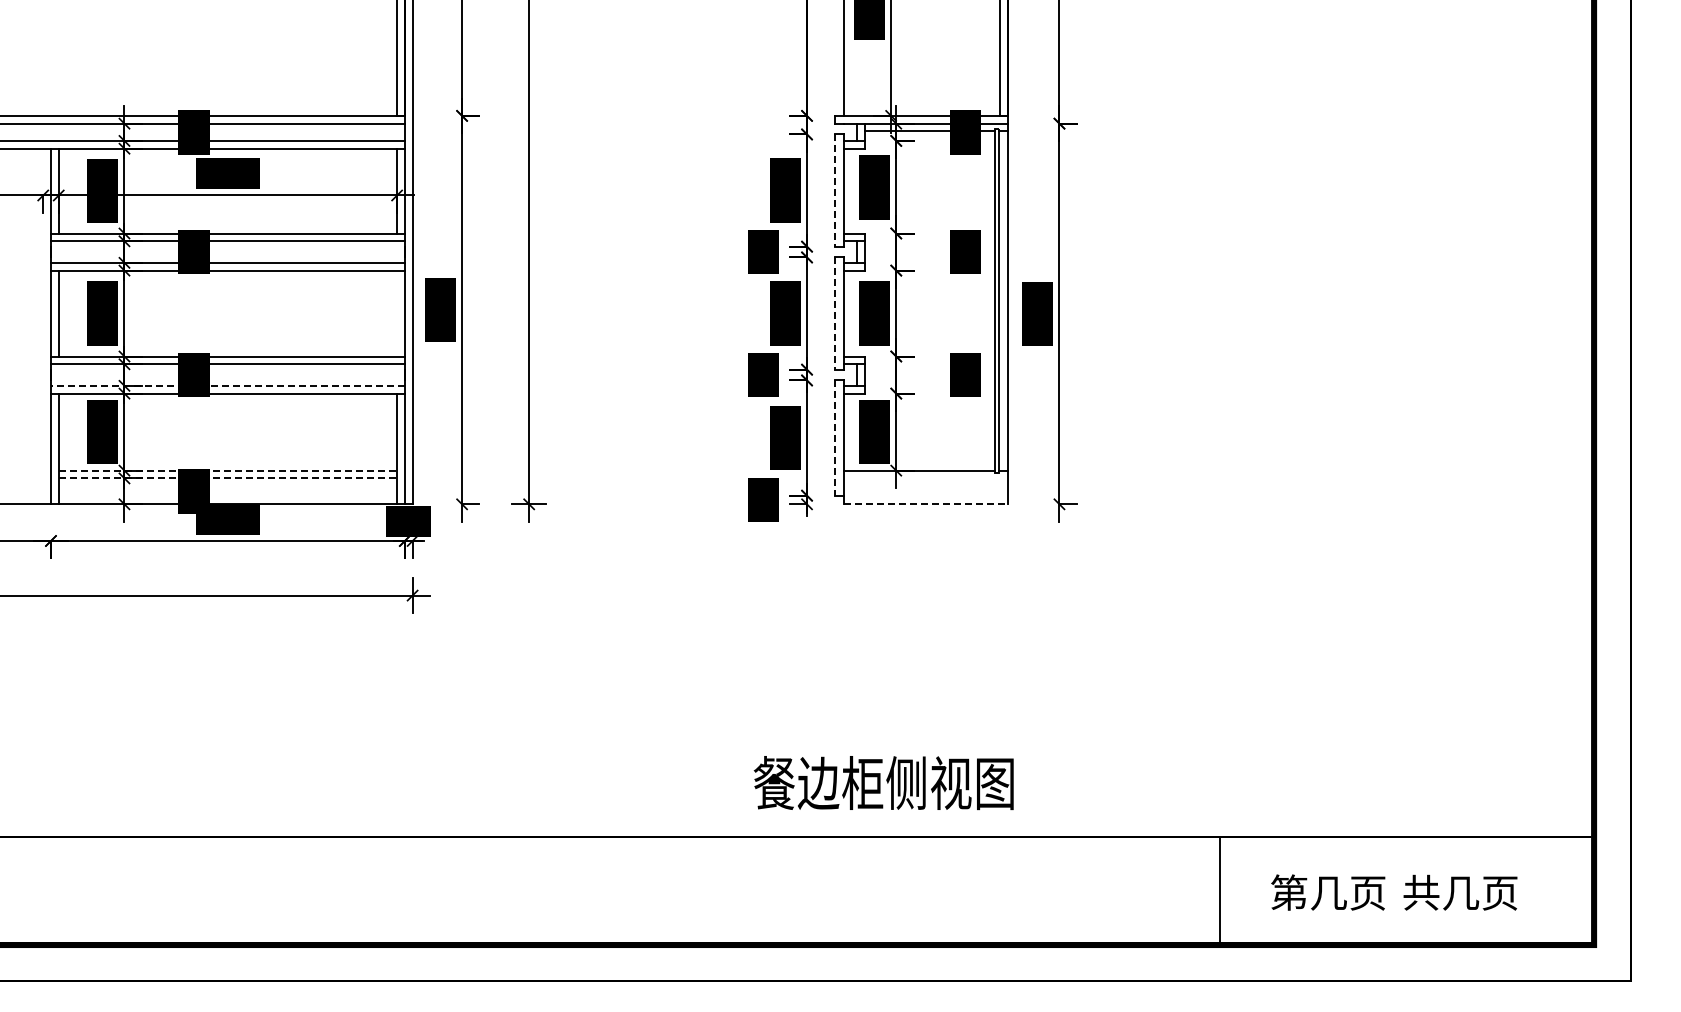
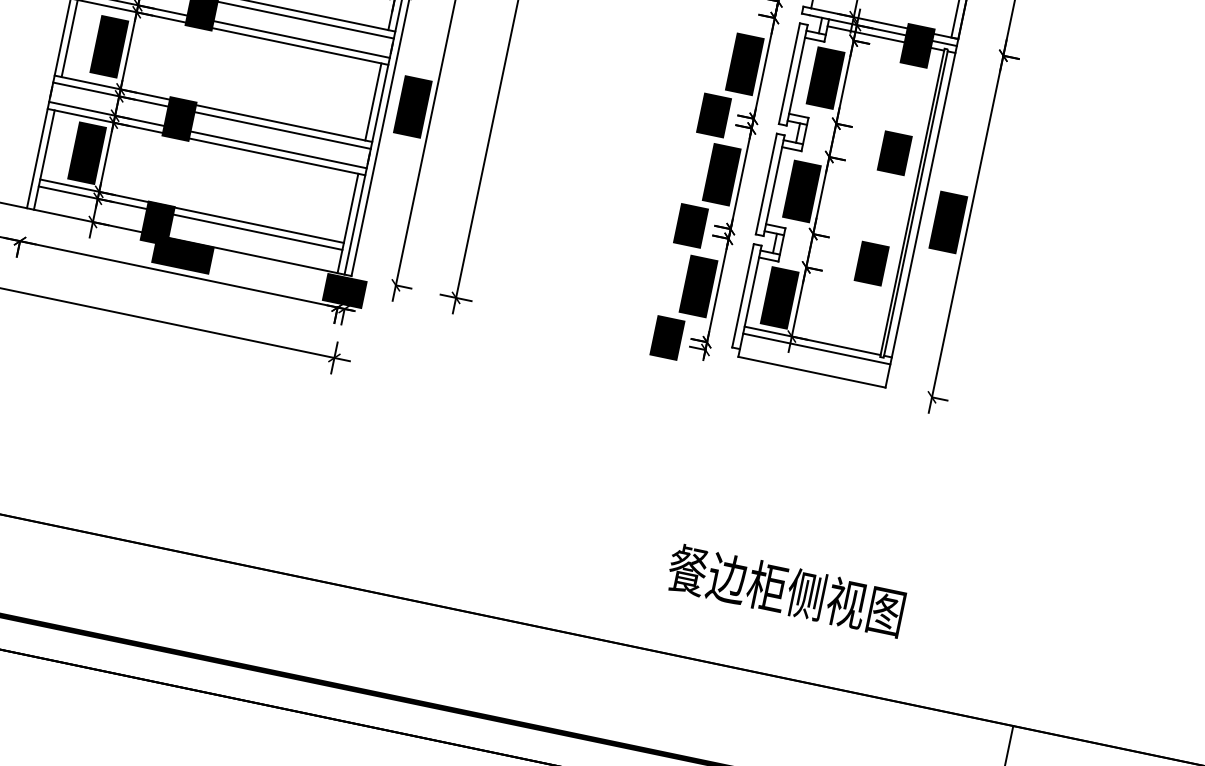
line: (835, 191) -> (789, 74), dashed -> solid
line: (397, 313) -> (373, 101), added
line: (835, 314) -> (766, 184), dashed -> solid
line: (227, 385) -> (207, 134), dashed -> solid
line: (835, 438) -> (743, 296), dashed -> solid
line: (228, 470) -> (192, 211), dashed -> solid
line: (228, 478) -> (191, 218), dashed -> solid
line: (925, 478) -> (816, 349), added
line: (925, 504) -> (811, 372), dashed -> solid
text: (883, 783) -> (785, 590), moved

